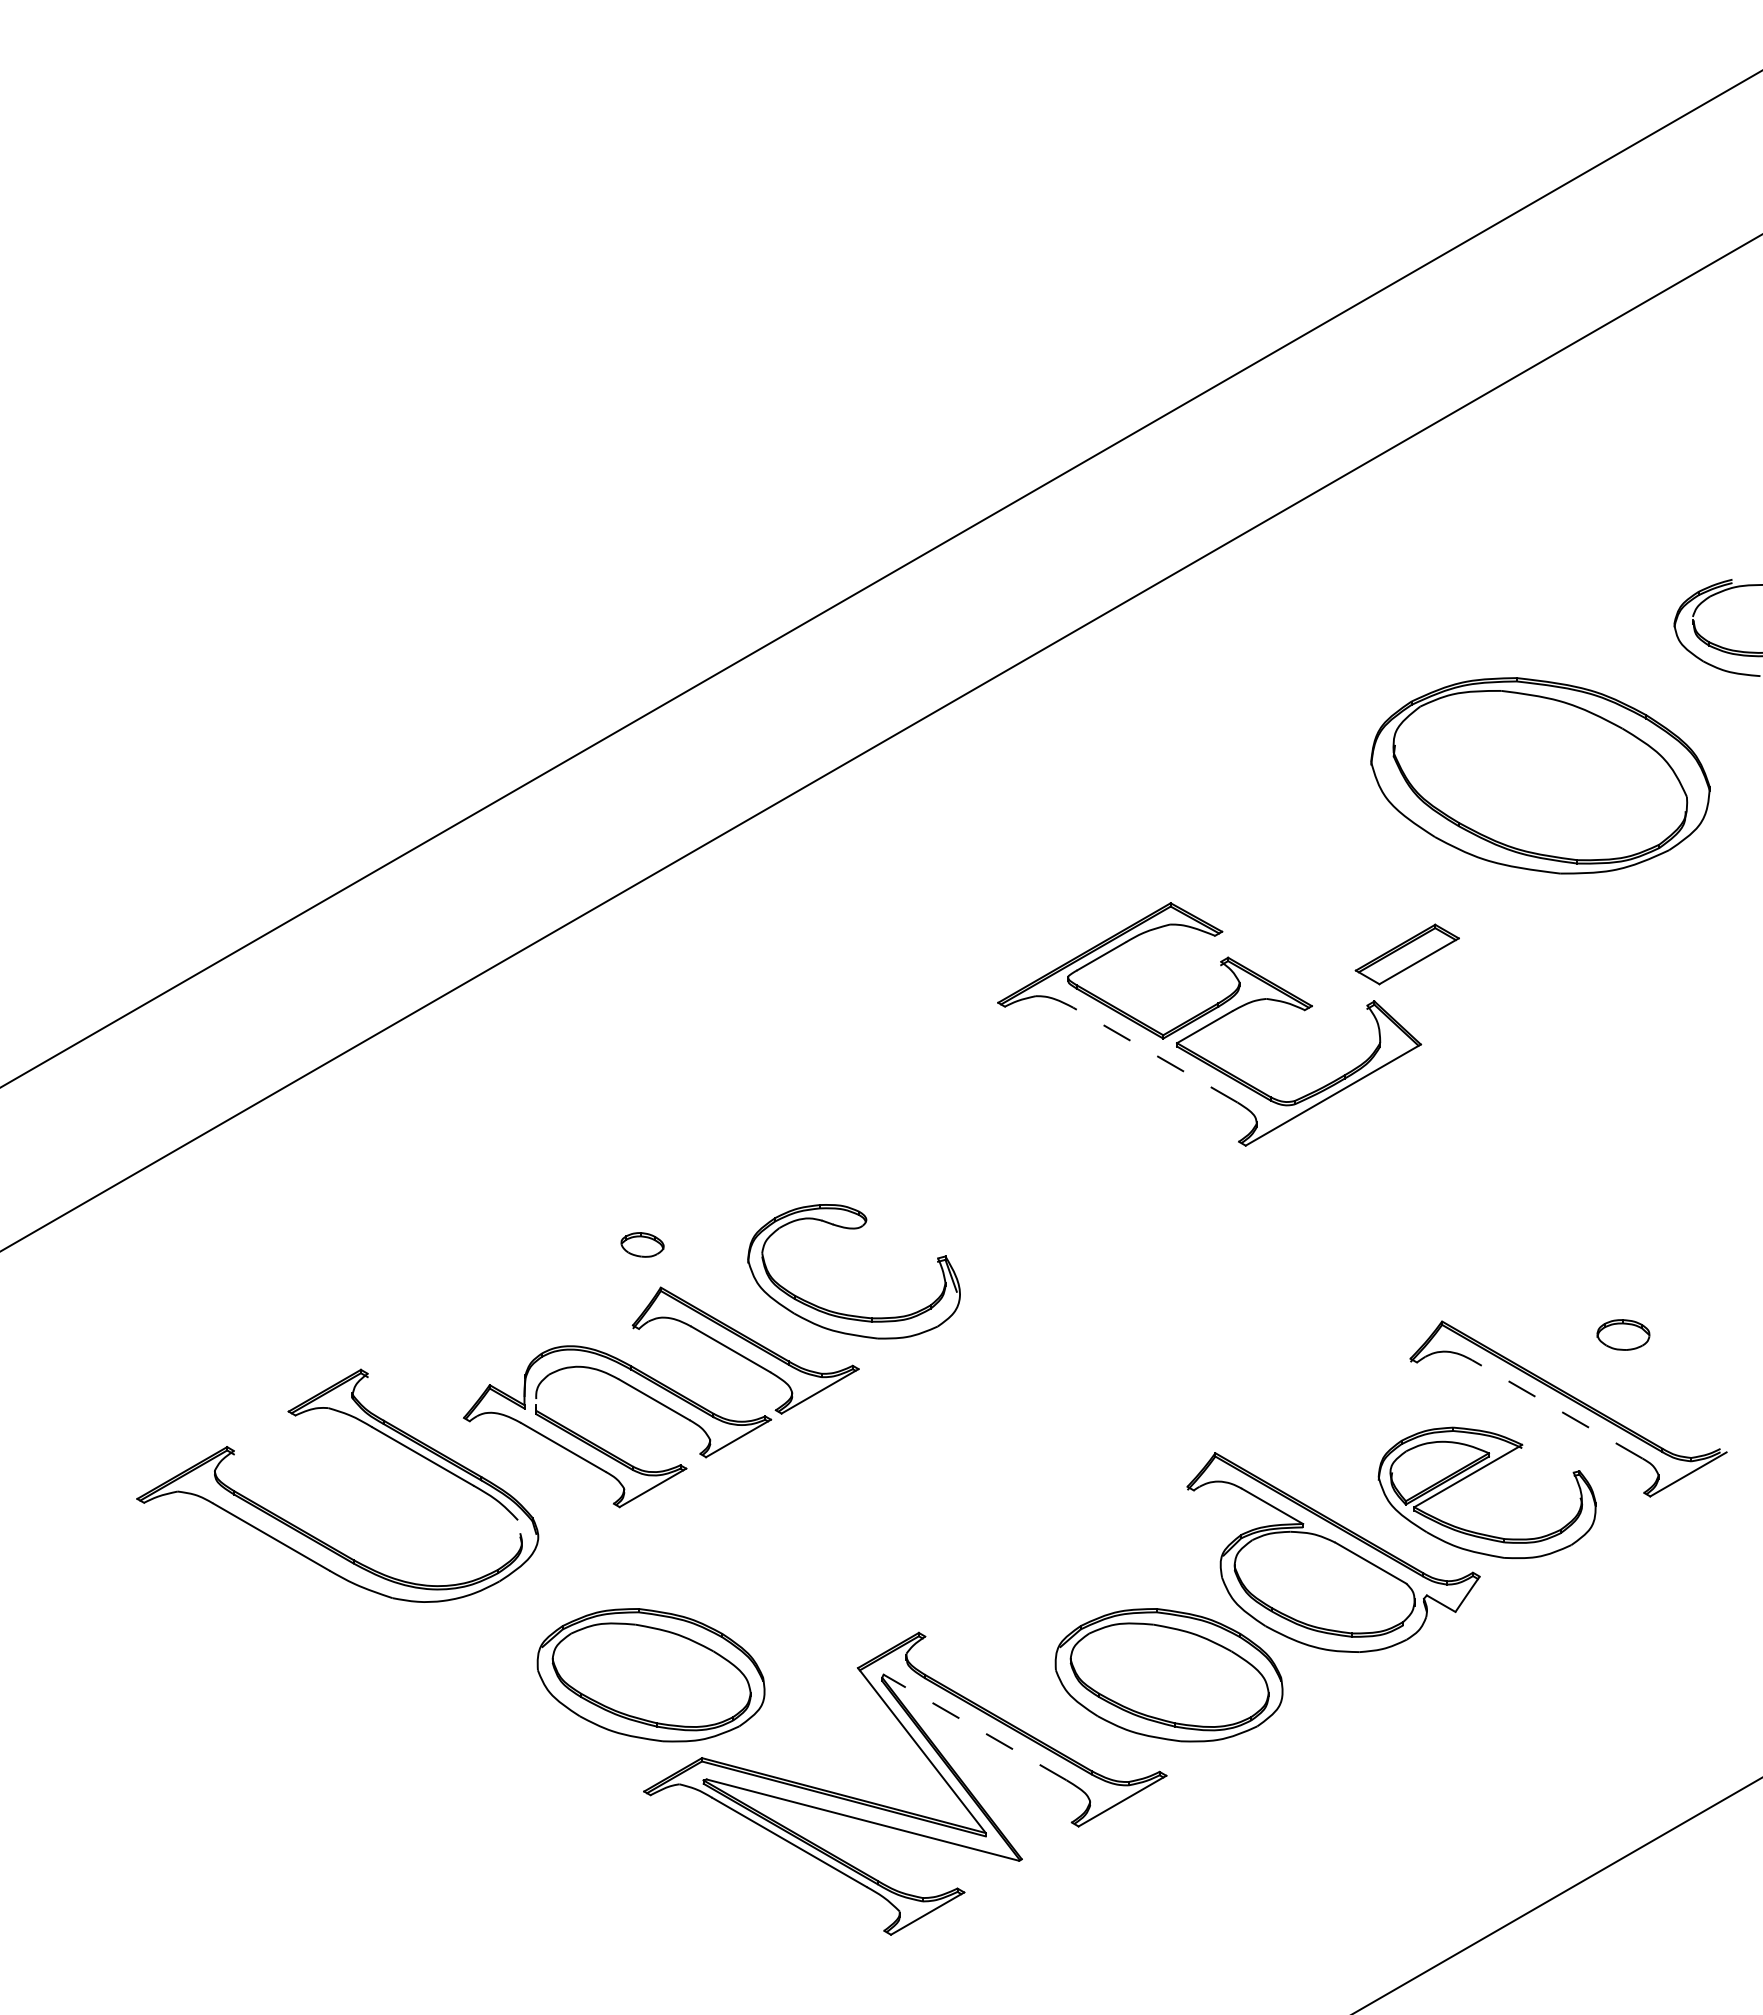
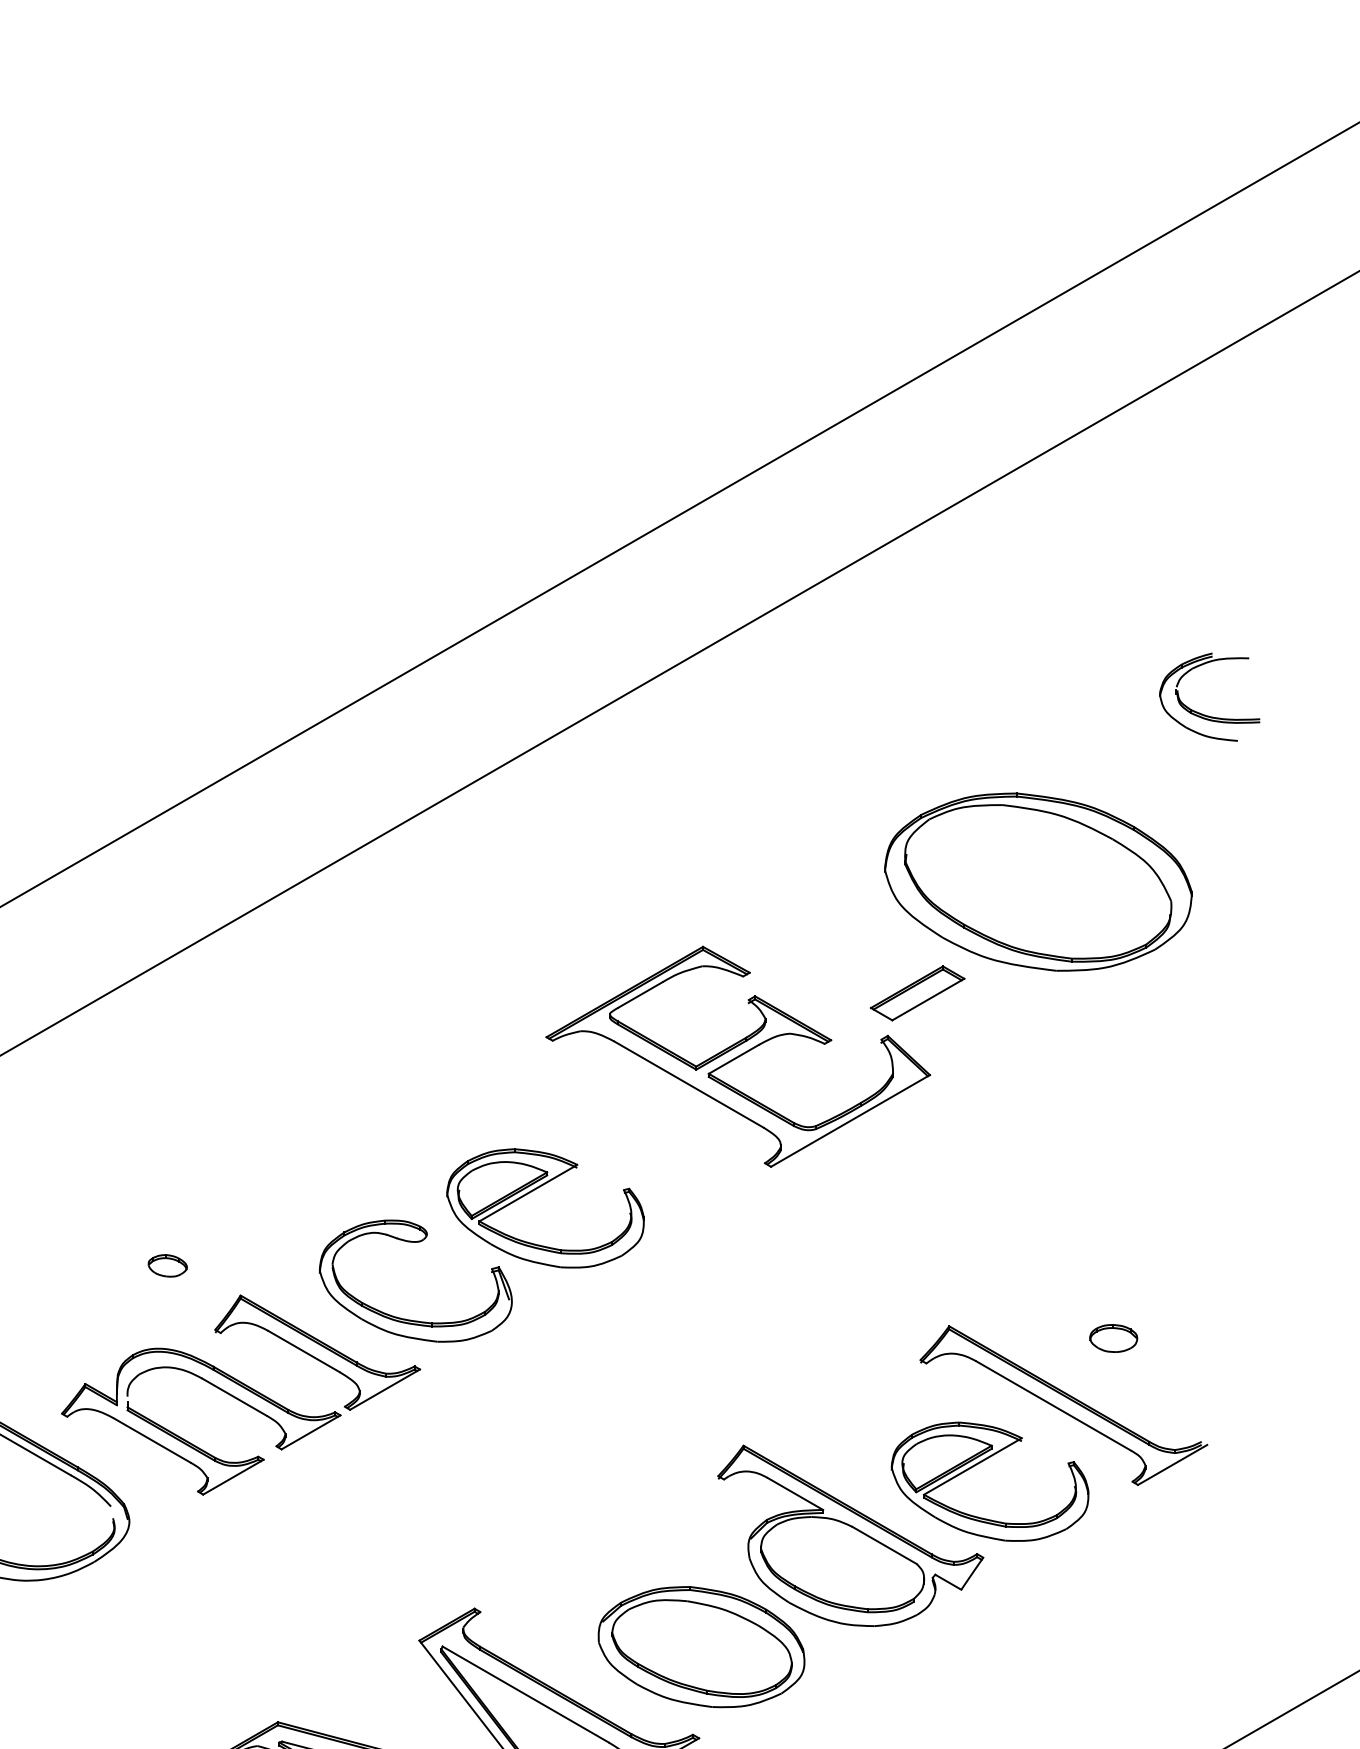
part: (1540, 775) -> (1038, 881), moved
line: (1155, 1055) -> (689, 1085), dashed -> solid
part: (984, 1172) -> (534, 1191), added
part: (642, 1244) -> (167, 1265), moved
line: (1556, 1409) -> (1052, 1406), dashed -> solid
part: (650, 1675) -> (231, 1647), removed
line: (975, 1727) -> (525, 1694), dashed -> solid

